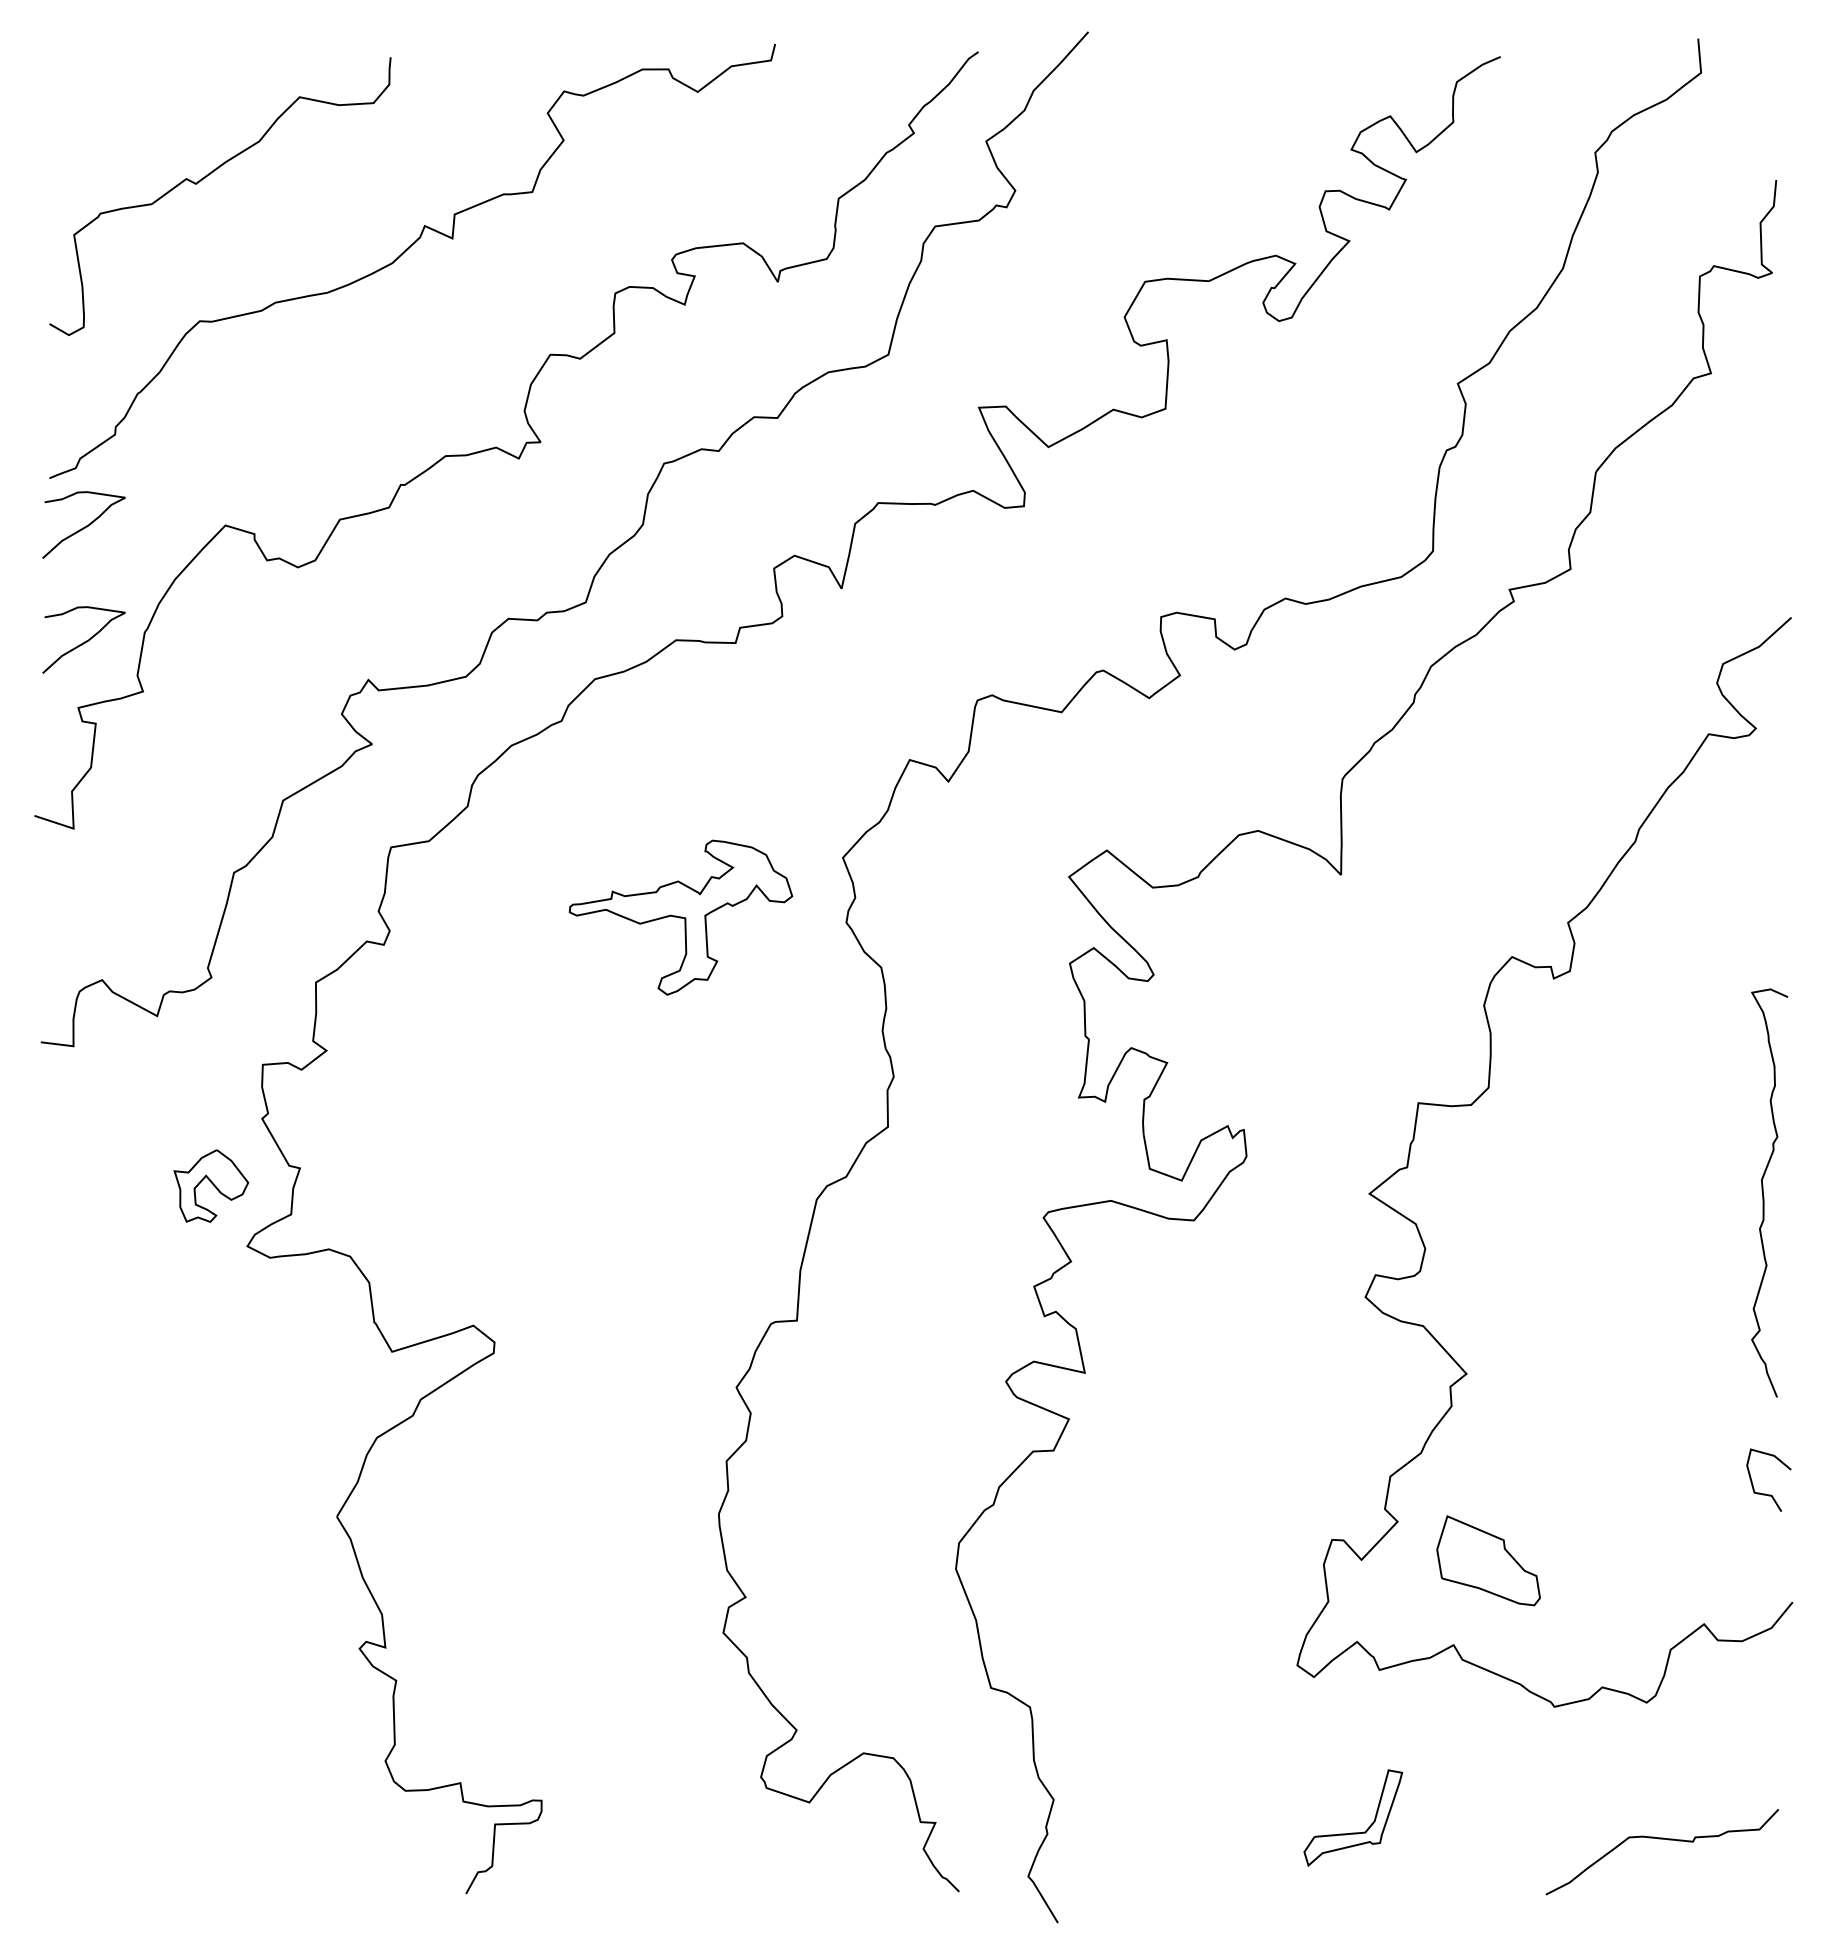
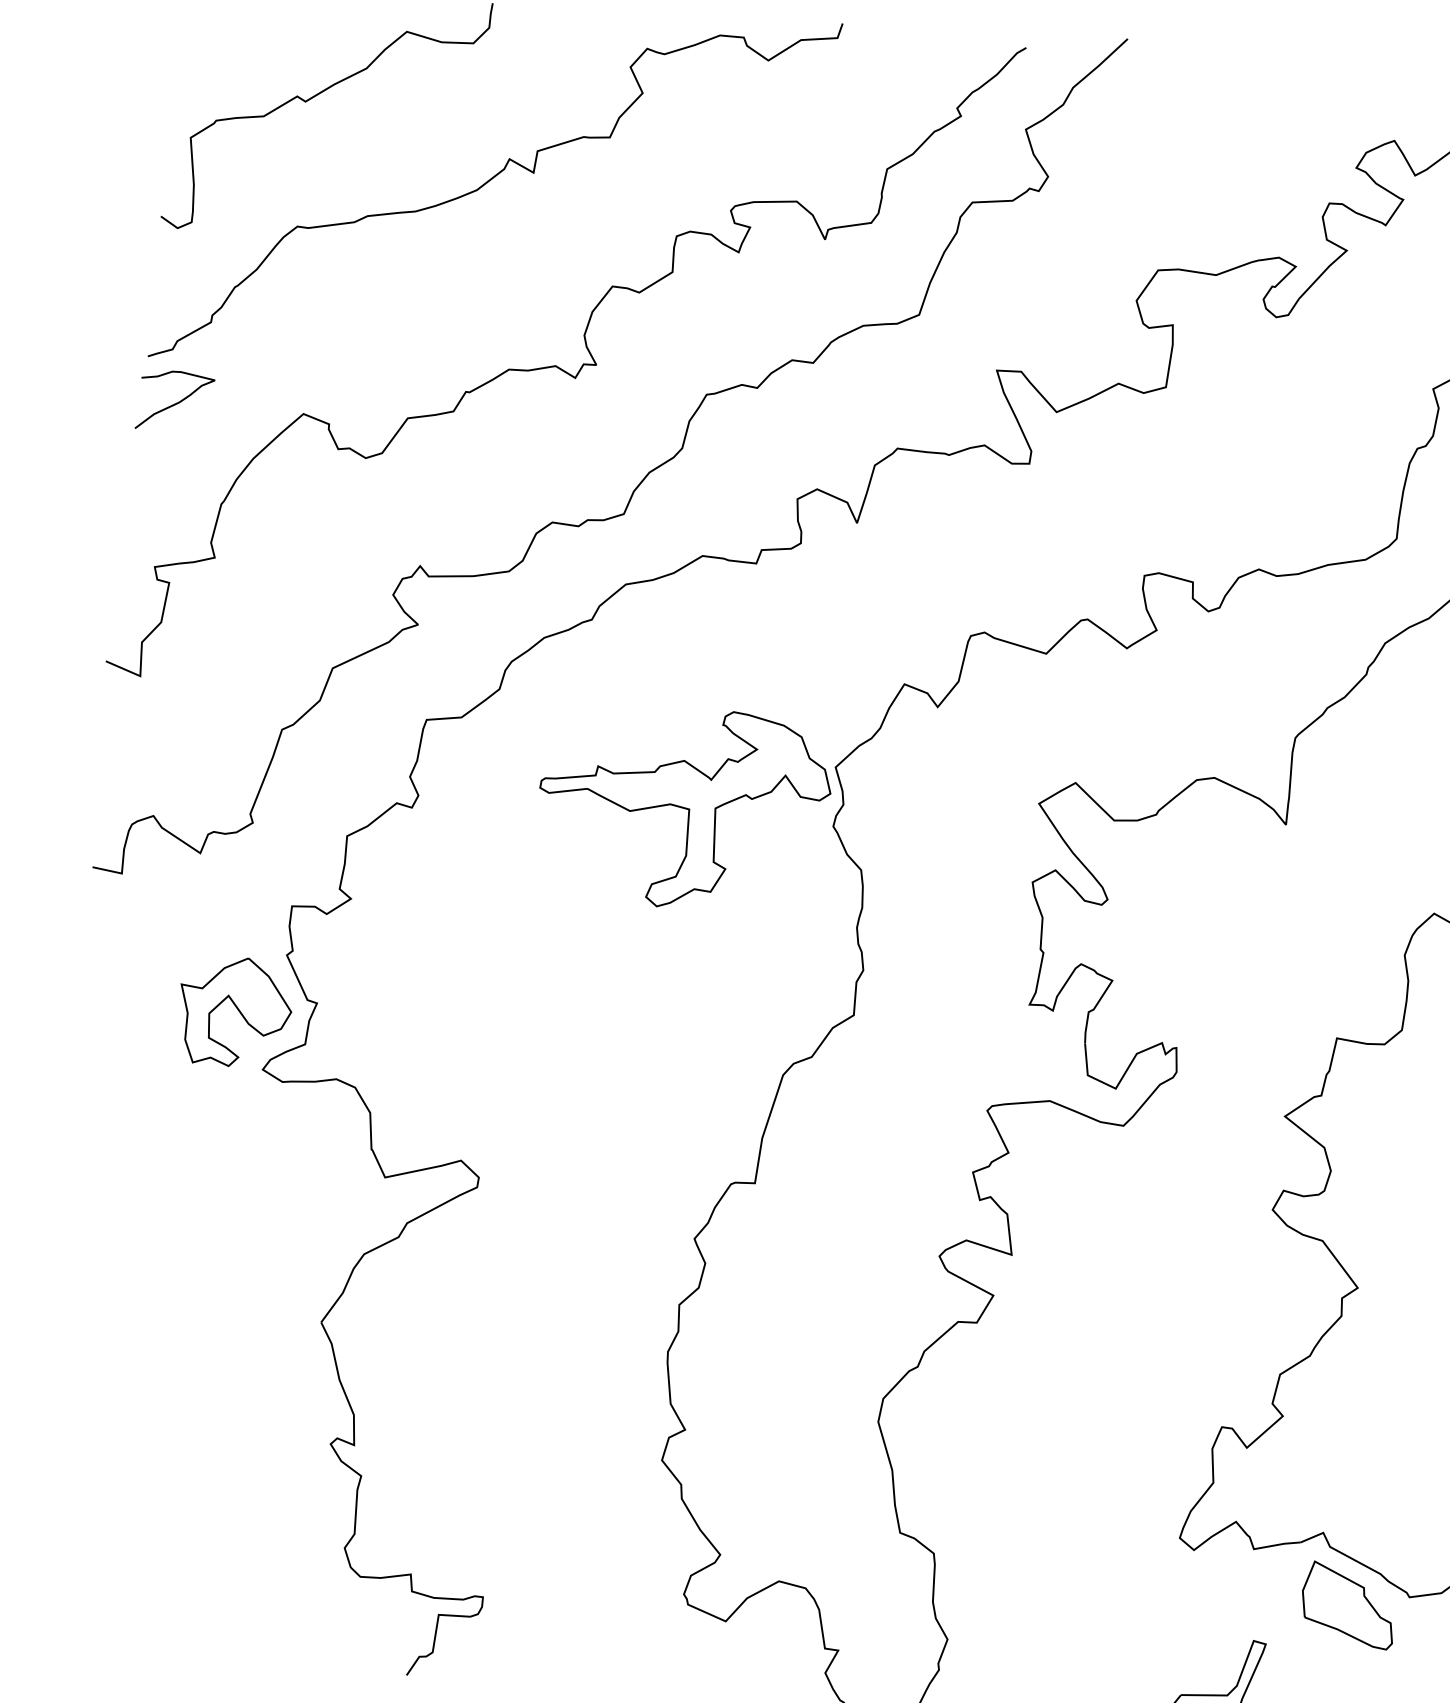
curve: (84, 641) -> (165, 507), removed
part: (680, 917) -> (683, 807), size x1.43
part: (211, 1185) -> (235, 1011), size x1.67
part: (1488, 1560) -> (1348, 1605), moved

